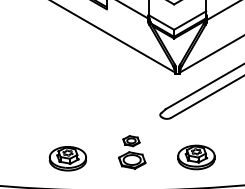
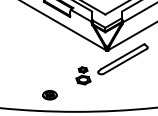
part: (132, 151) -> (83, 75), moved
part: (195, 157) -> (116, 94), removed
part: (67, 159) -> (49, 95), size x0.7

